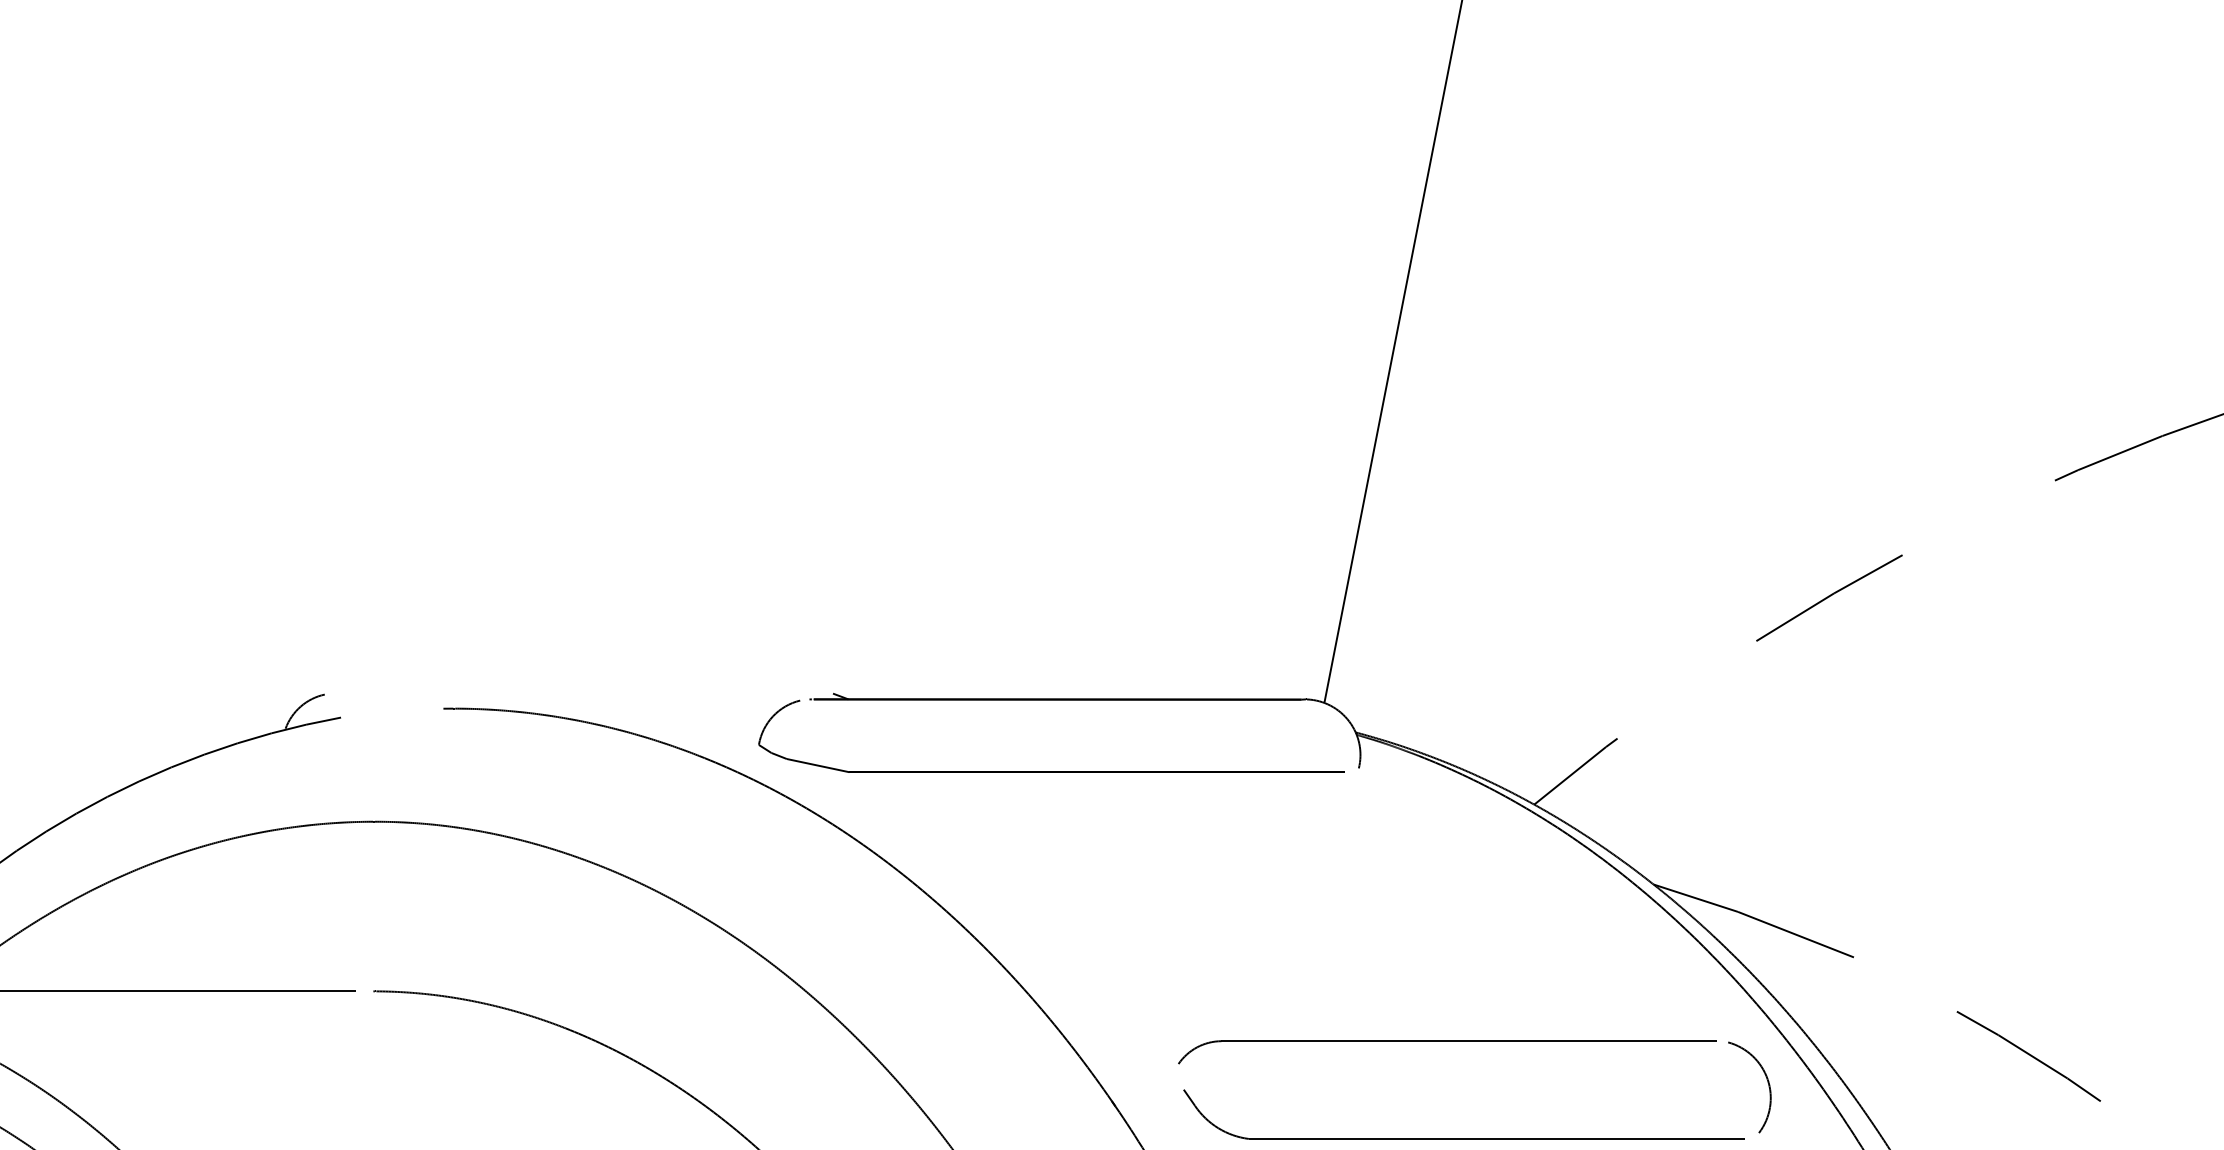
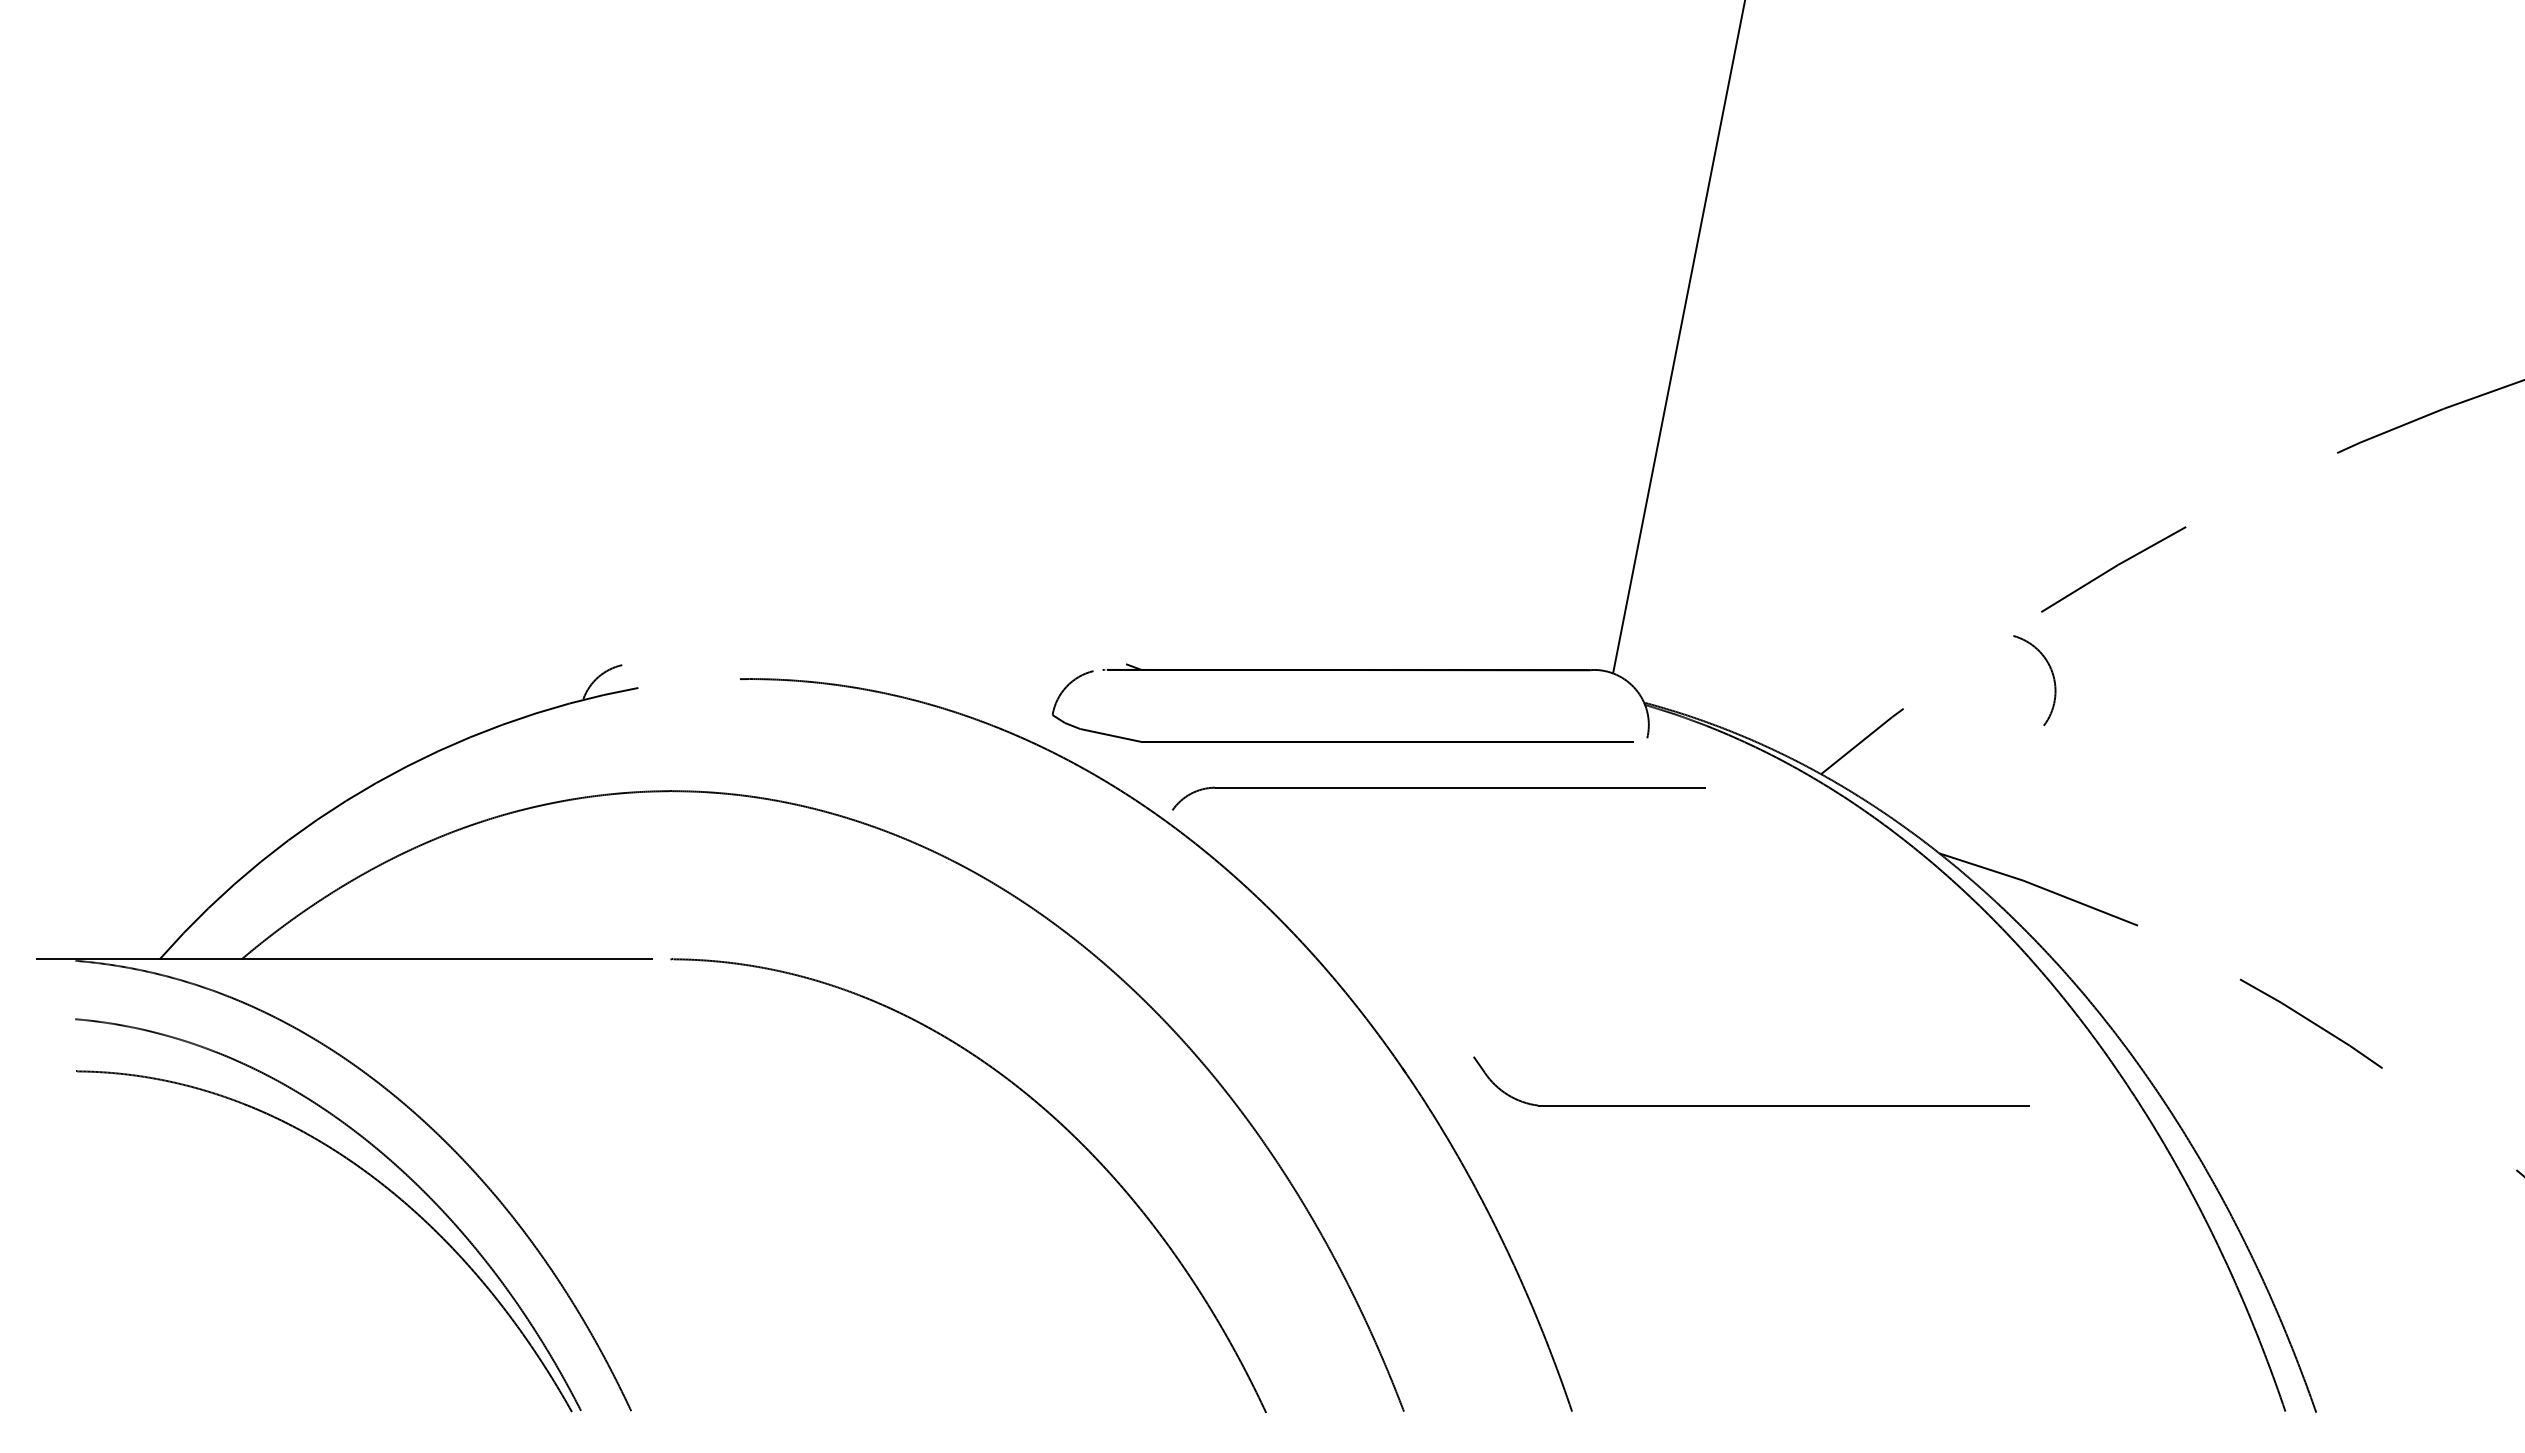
part: (1446, 1041) -> (1438, 788), moved
arc: (1766, 1080) -> (2051, 673), moved

